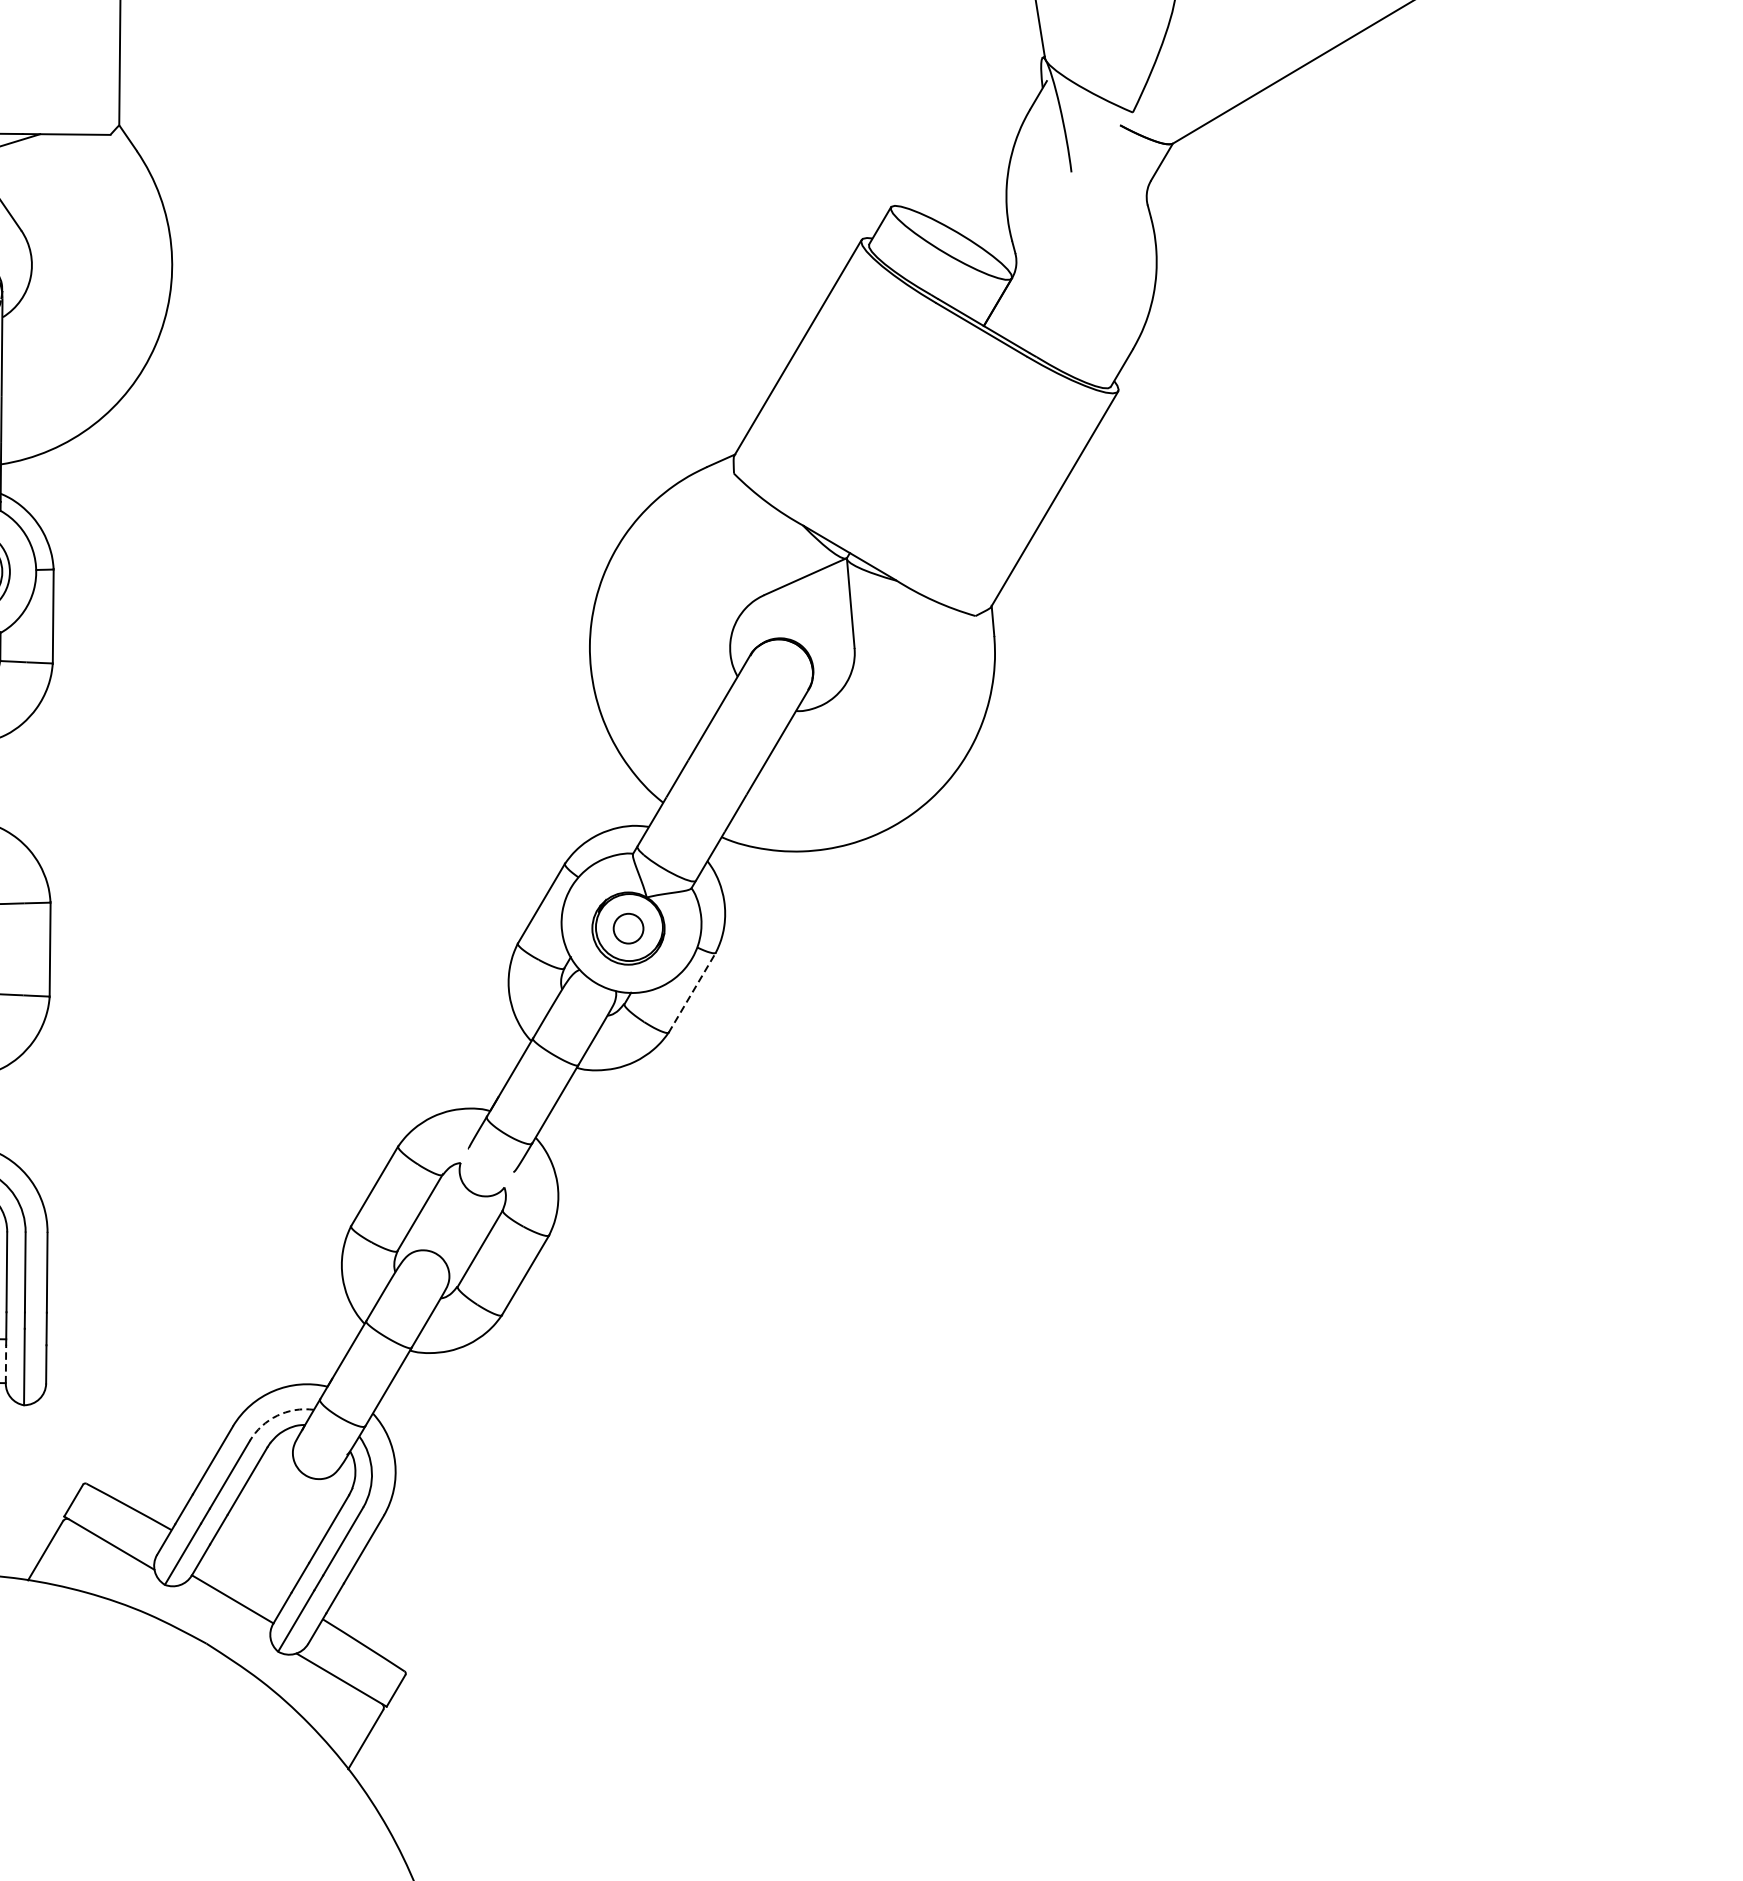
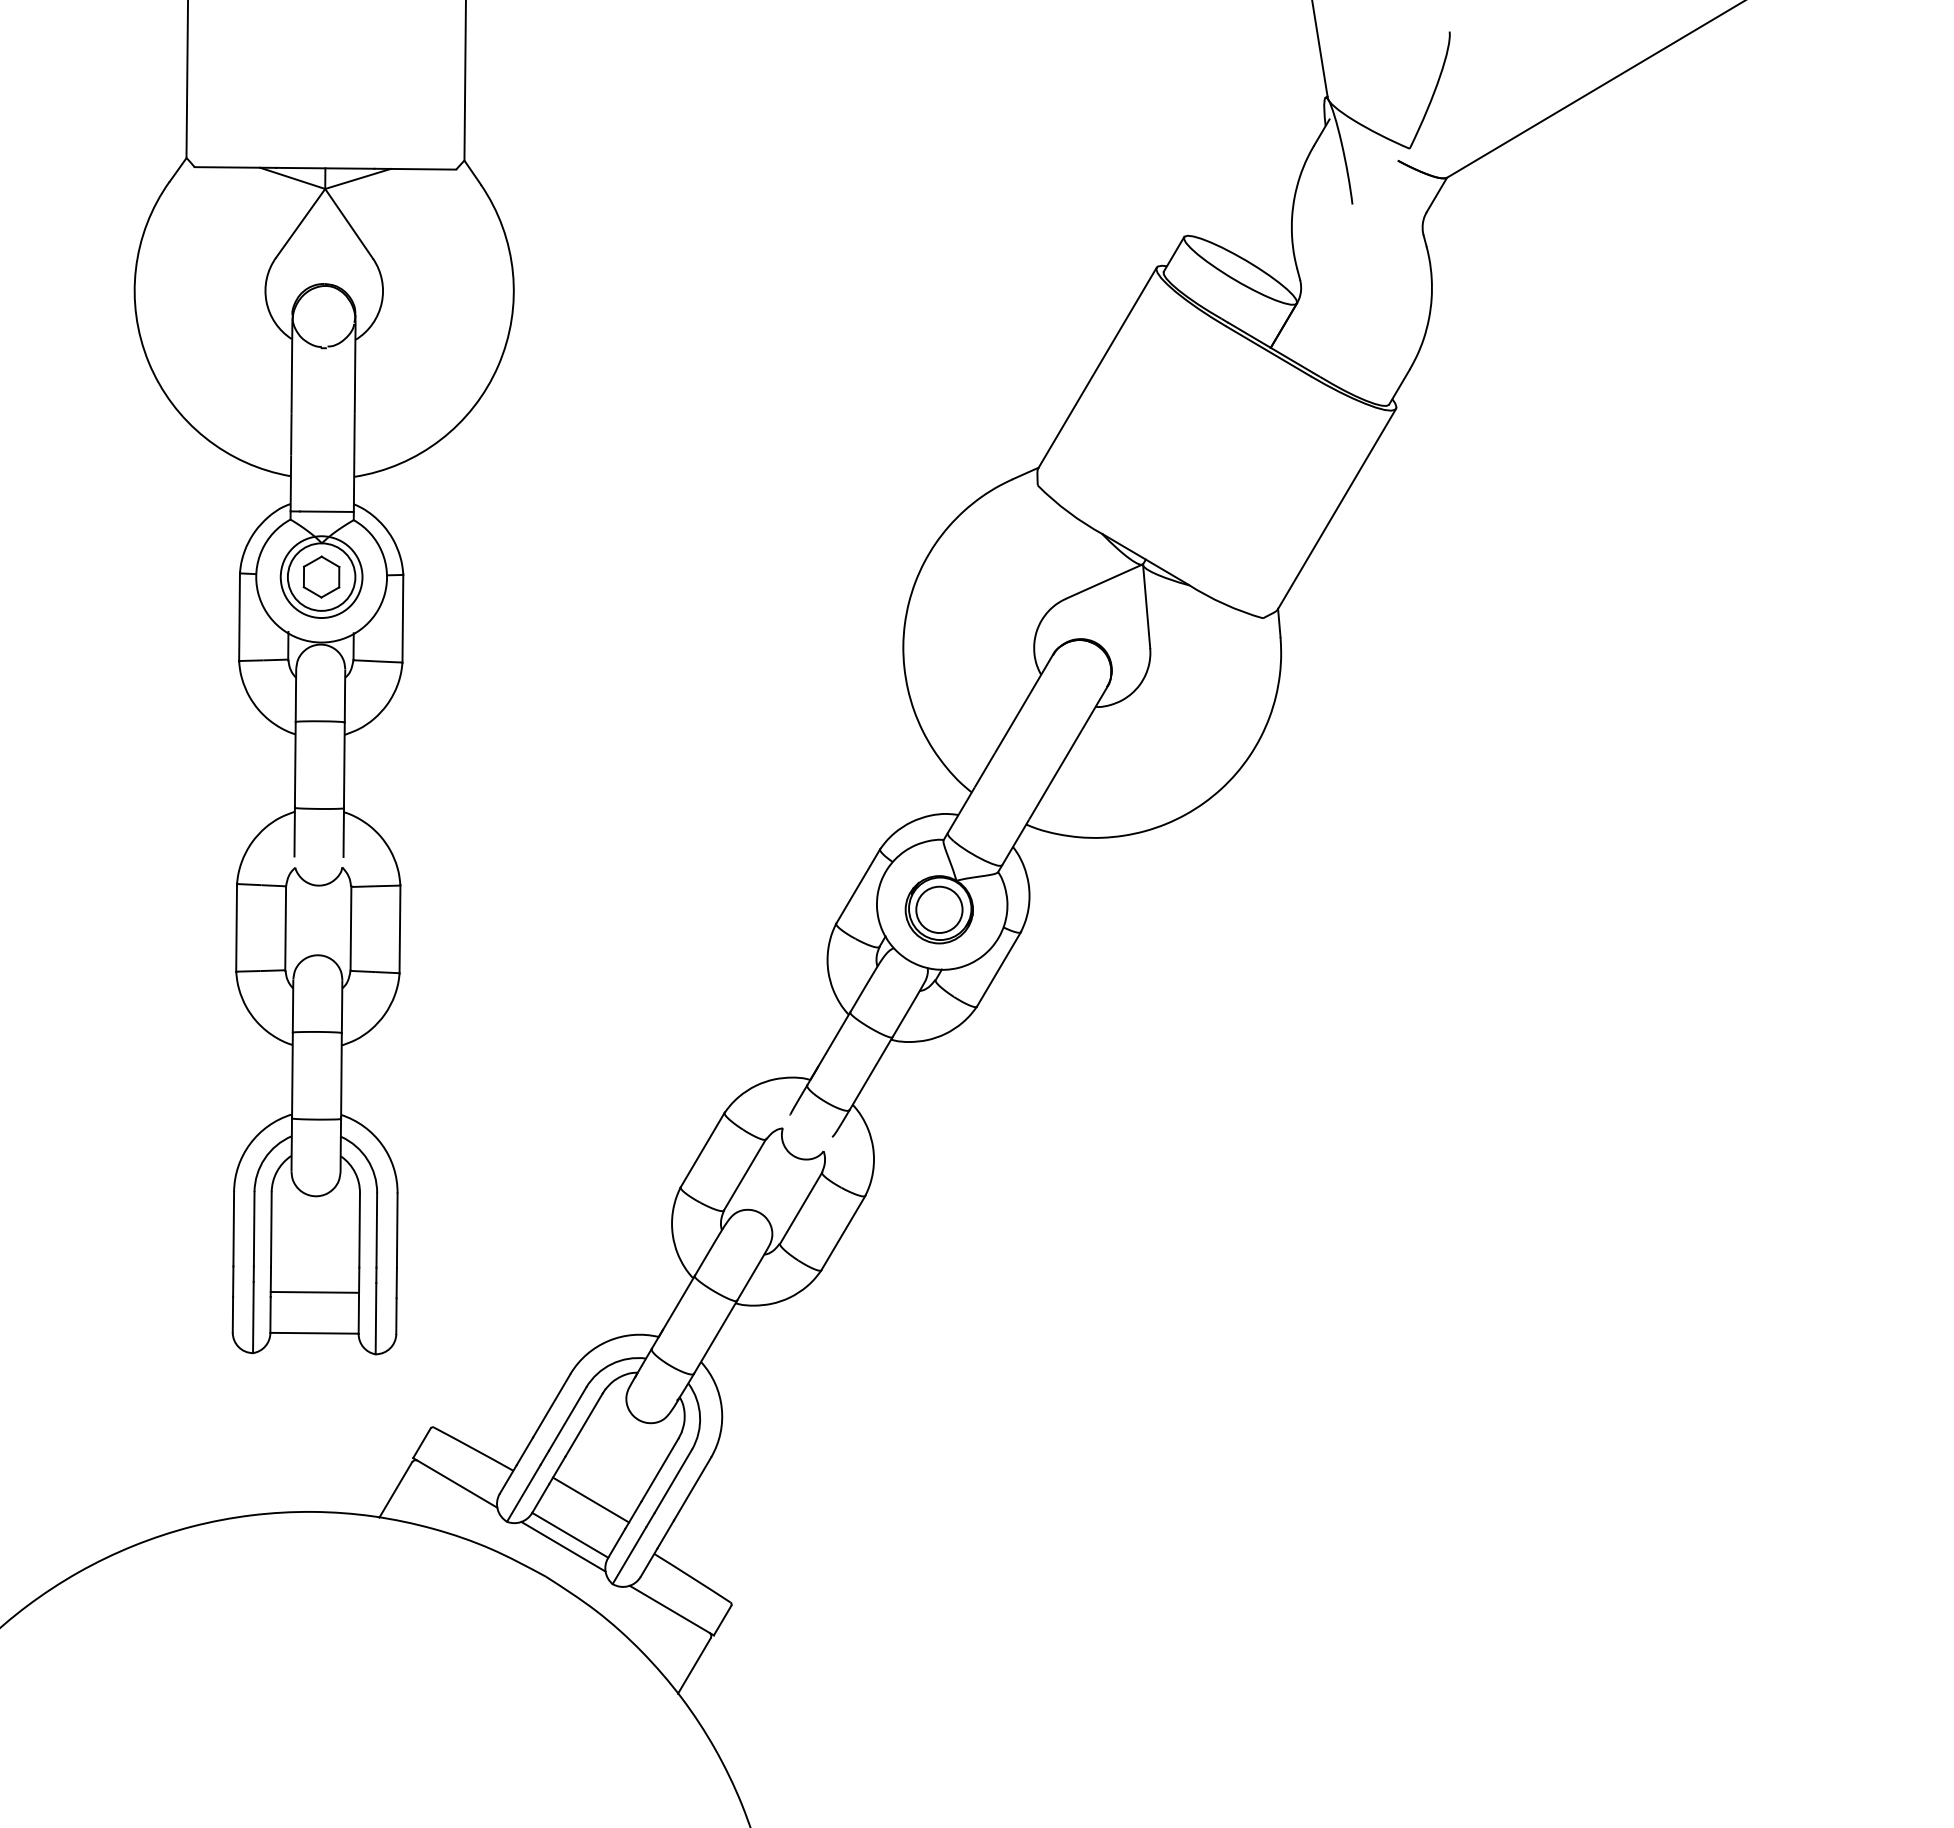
circle: (628, 928) -> (939, 909), size x1.67
line: (691, 992) -> (998, 969), dashed -> solid
line: (5, 1363) -> (358, 1315), dashed -> solid
arc: (276, 1416) -> (611, 1364), dashed -> solid
line: (255, 1560) -> (591, 1499), added
line: (225, 1611) -> (563, 1546), added

